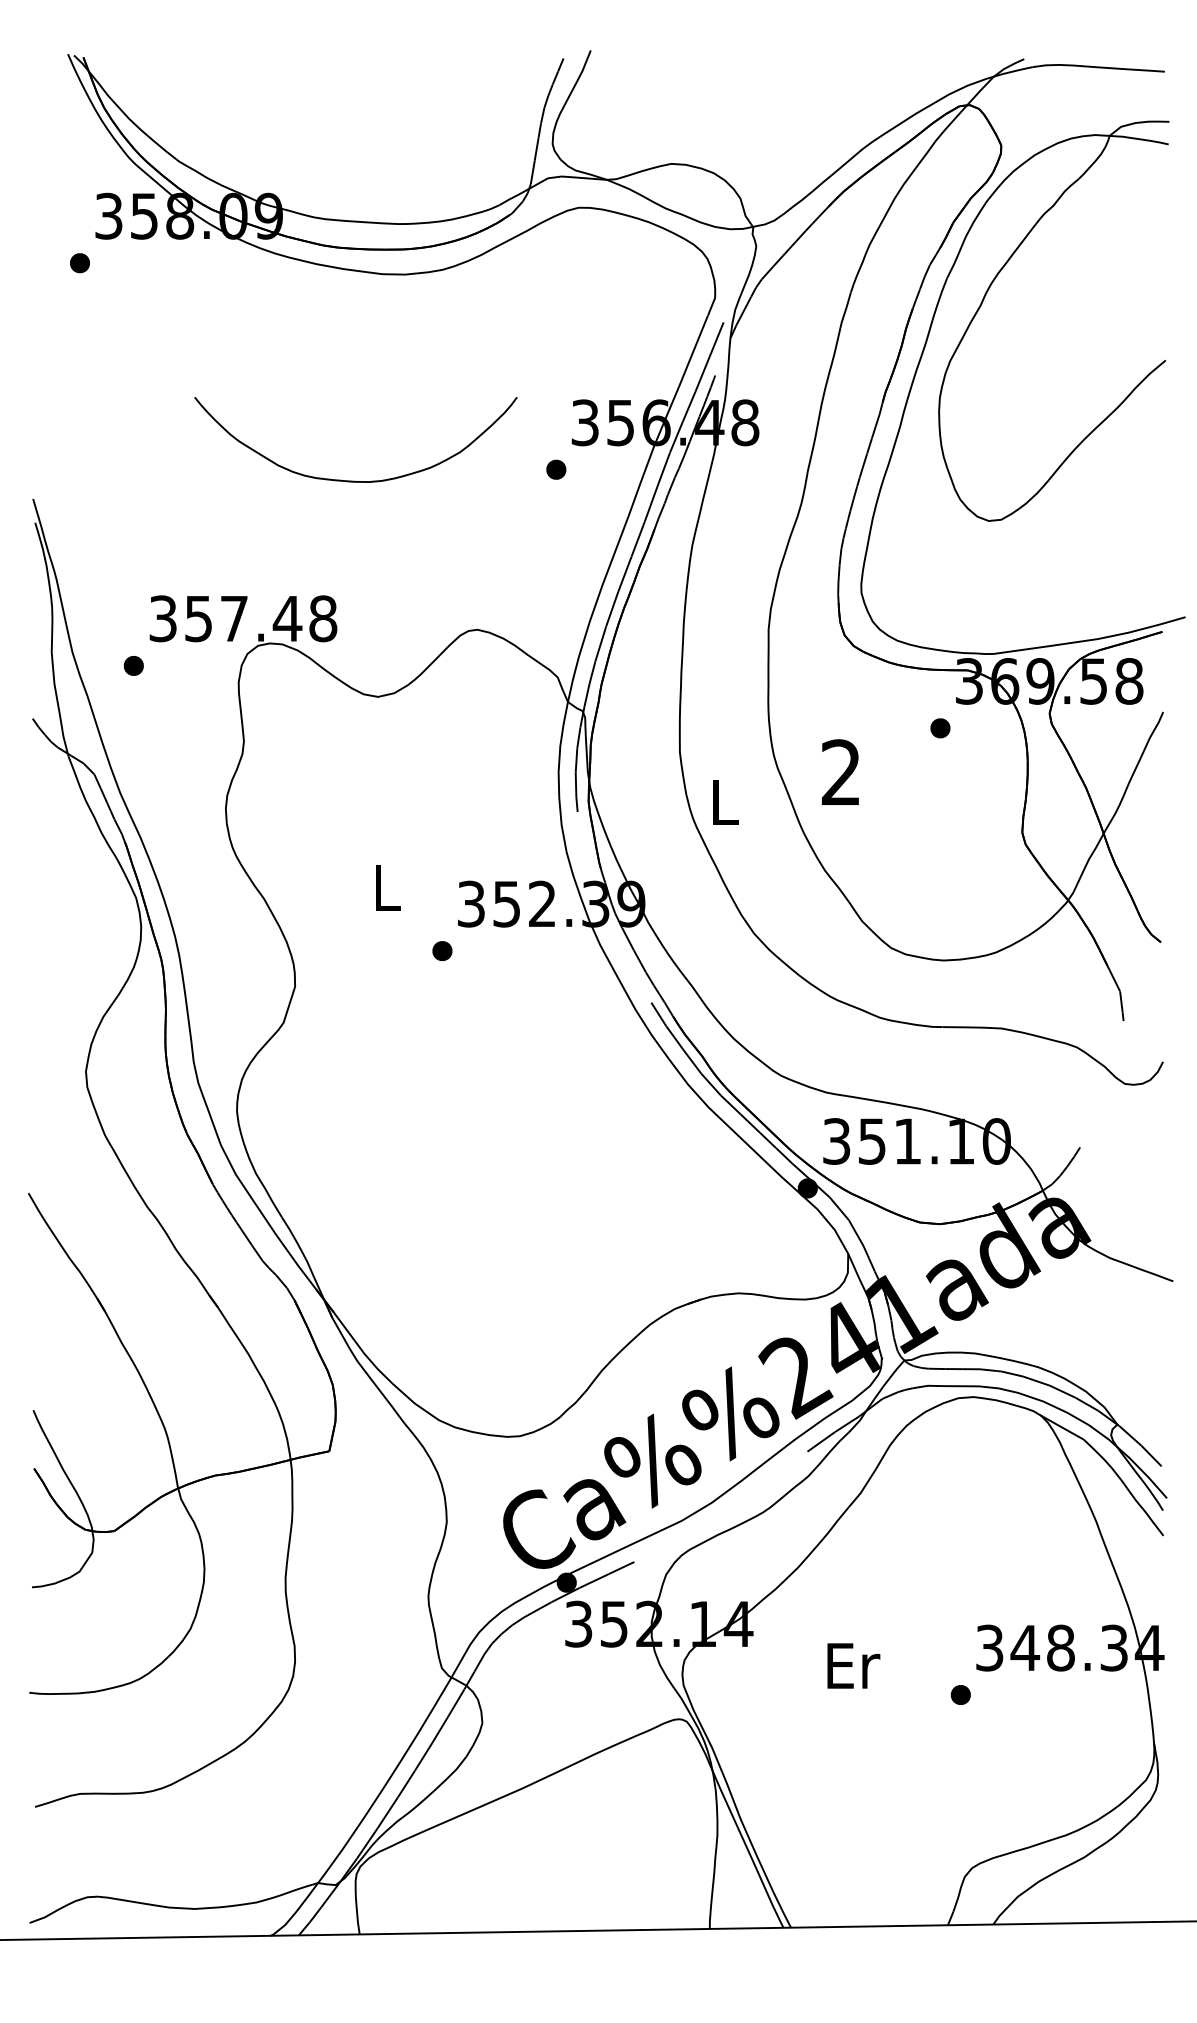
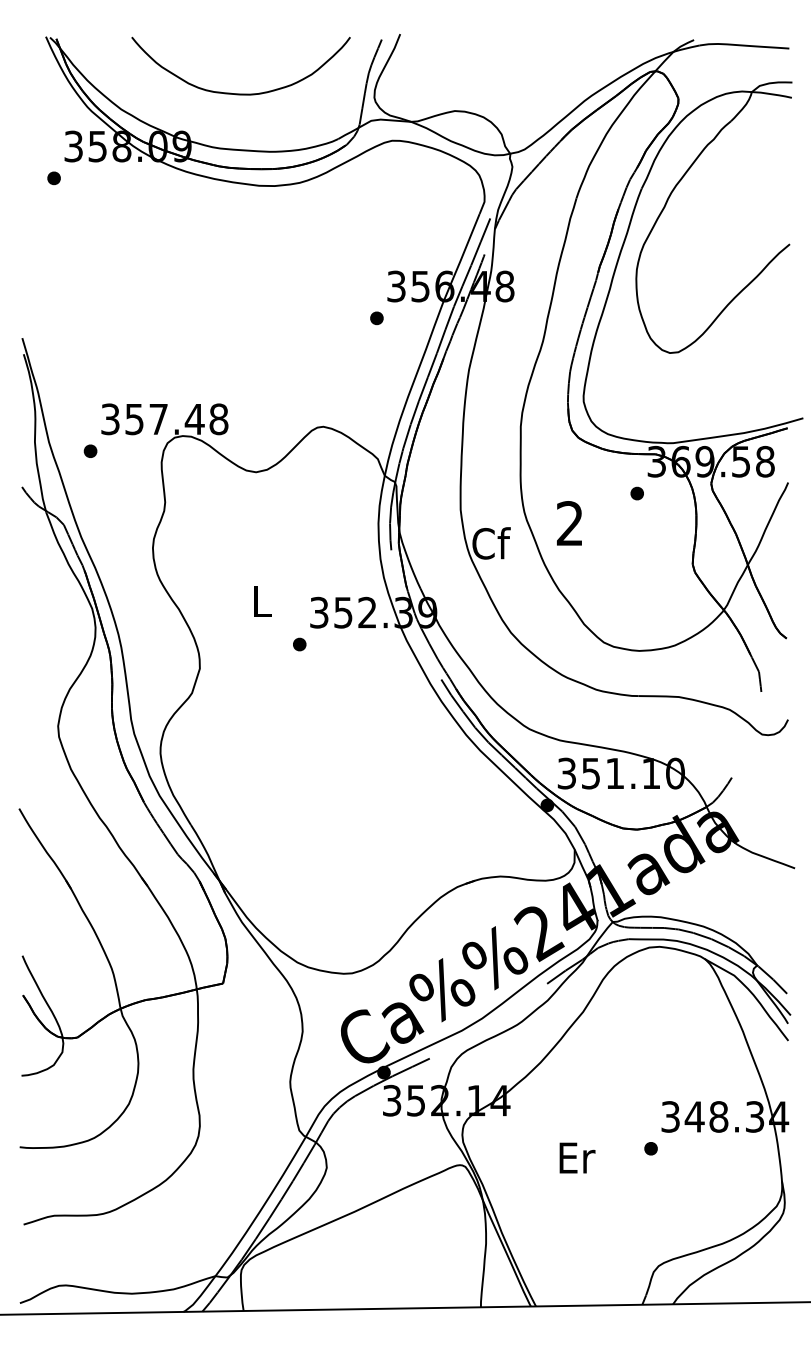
curve: (355, 480) -> (240, 93), moved
text: (725, 801) -> (491, 543), L -> Cf
text: (853, 1665) -> (577, 1157), moved

